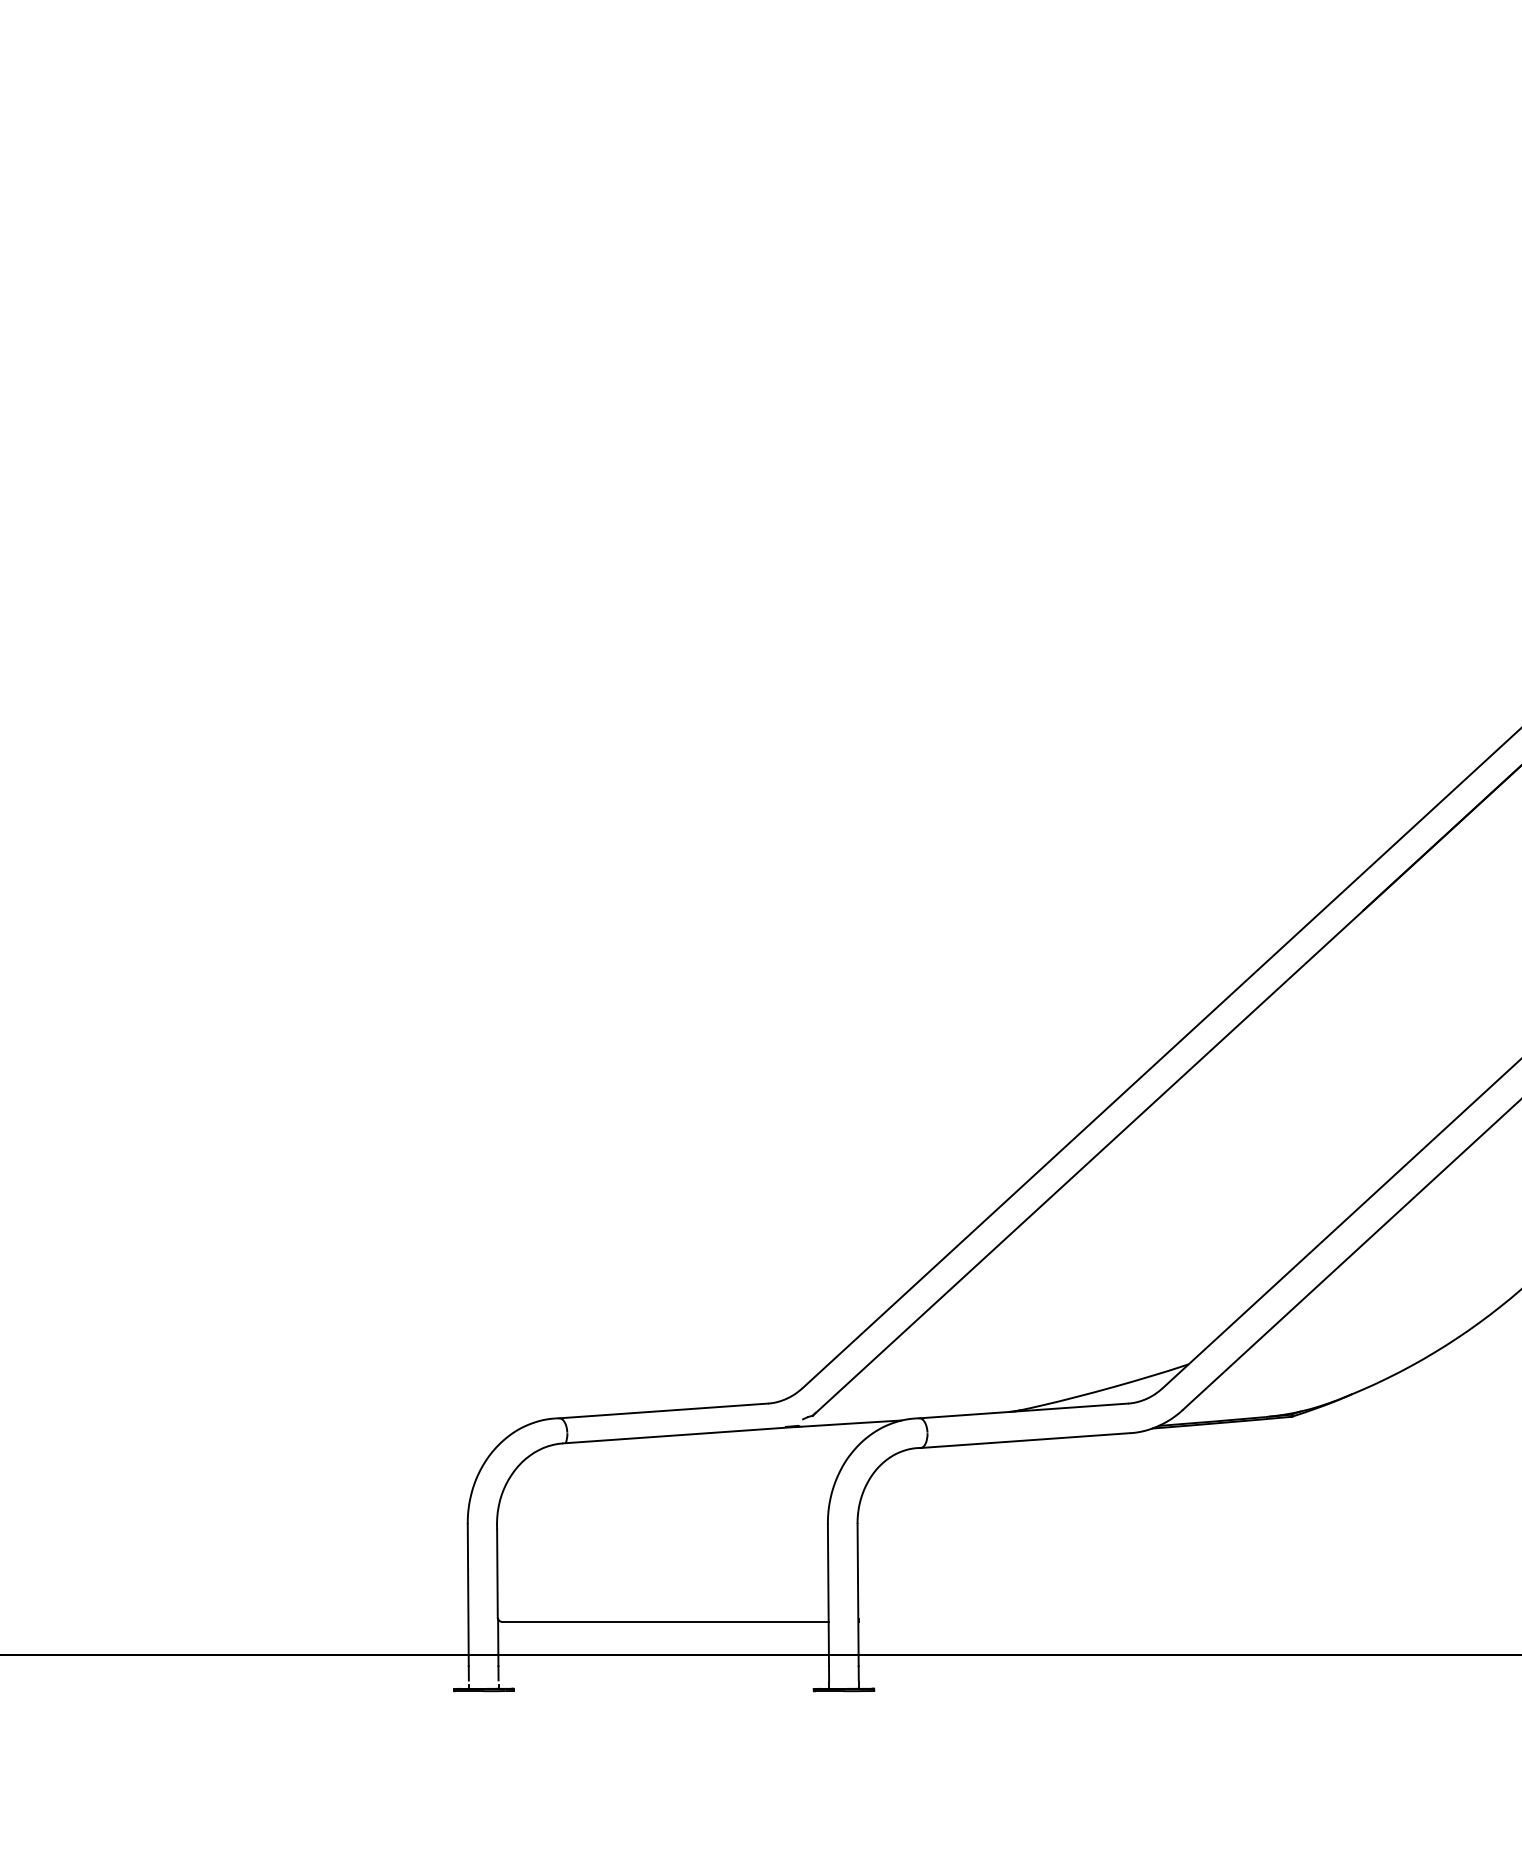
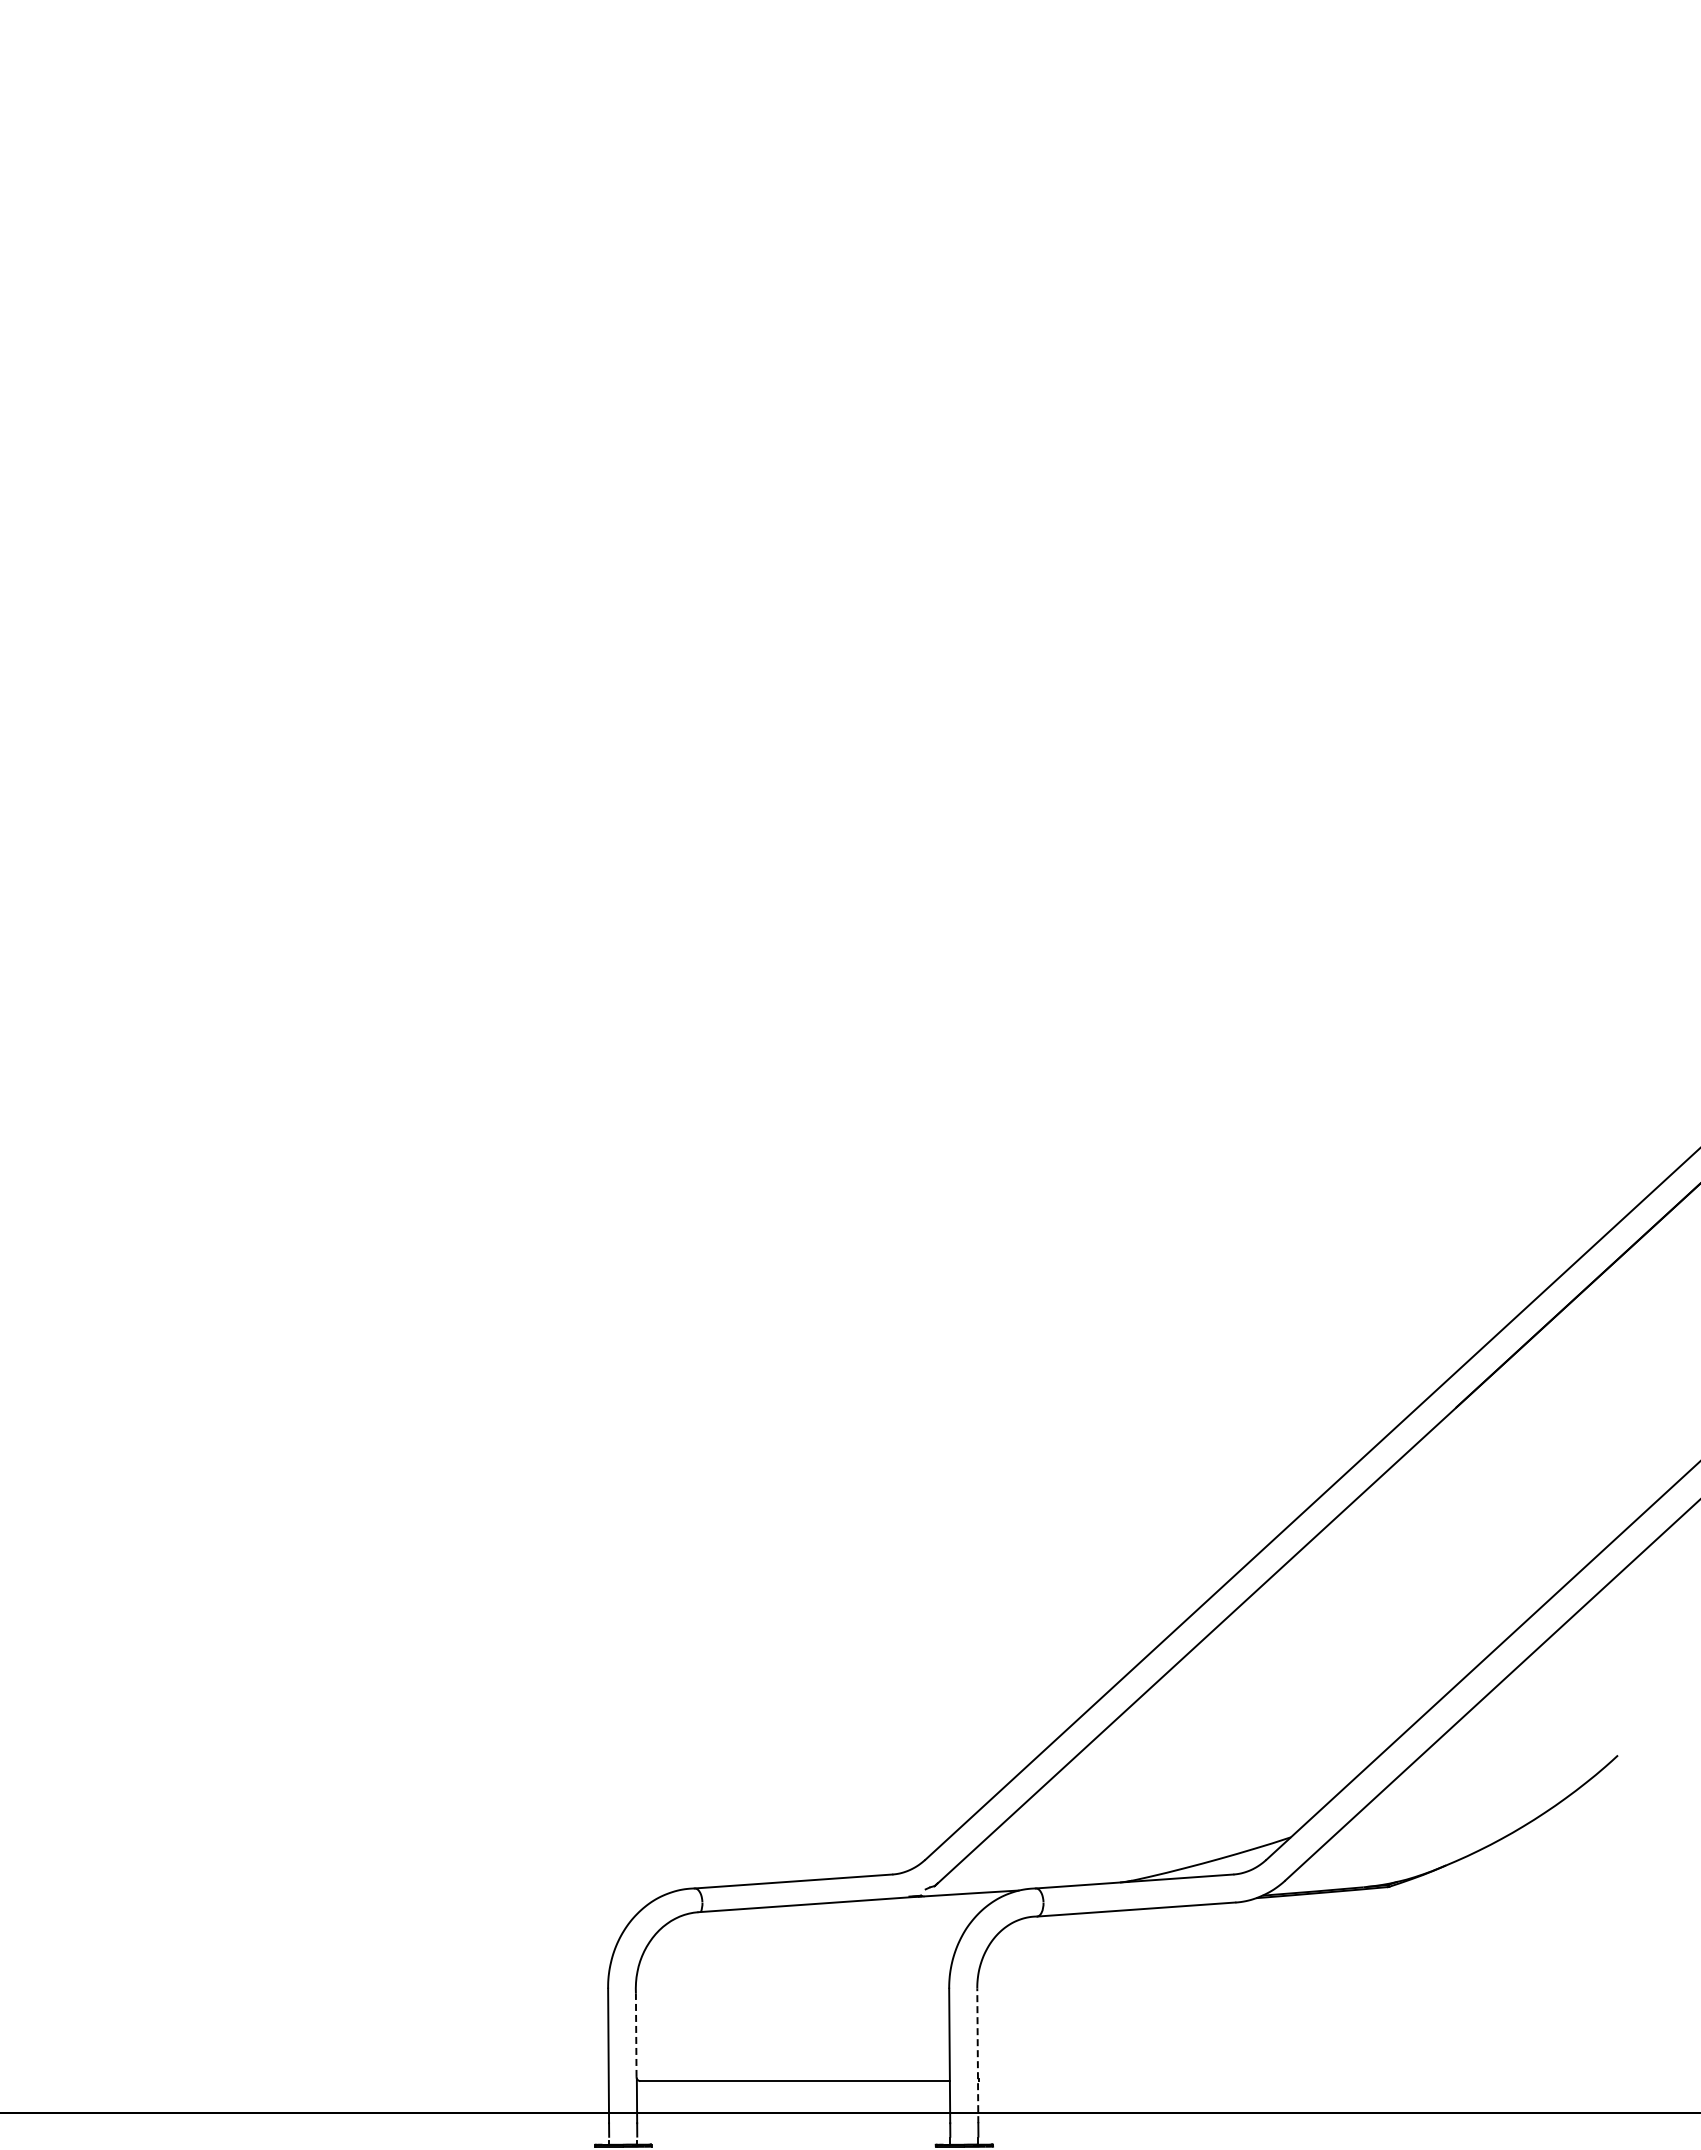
line: (497, 1573) -> (636, 2035), solid -> dashed
line: (857, 1594) -> (977, 2055), solid -> dashed

